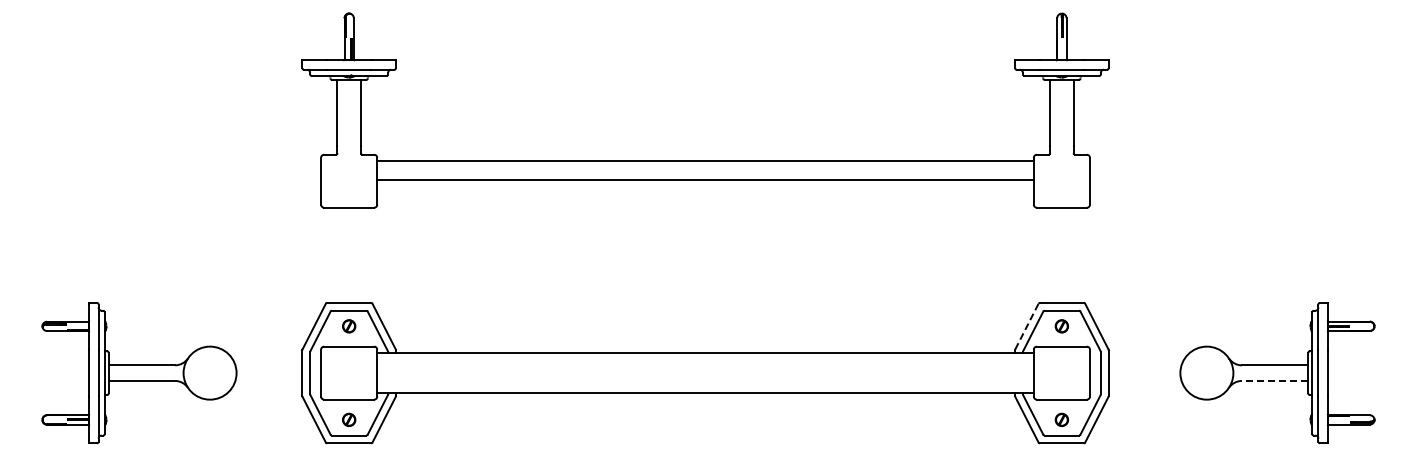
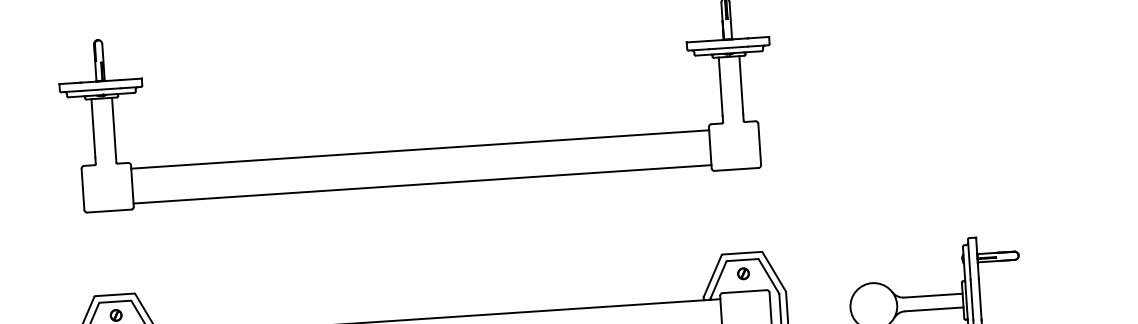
line: (705, 180) -> (422, 184), moved
line: (1026, 326) -> (712, 275), dashed -> solid
line: (1274, 380) -> (933, 309), dashed -> solid

